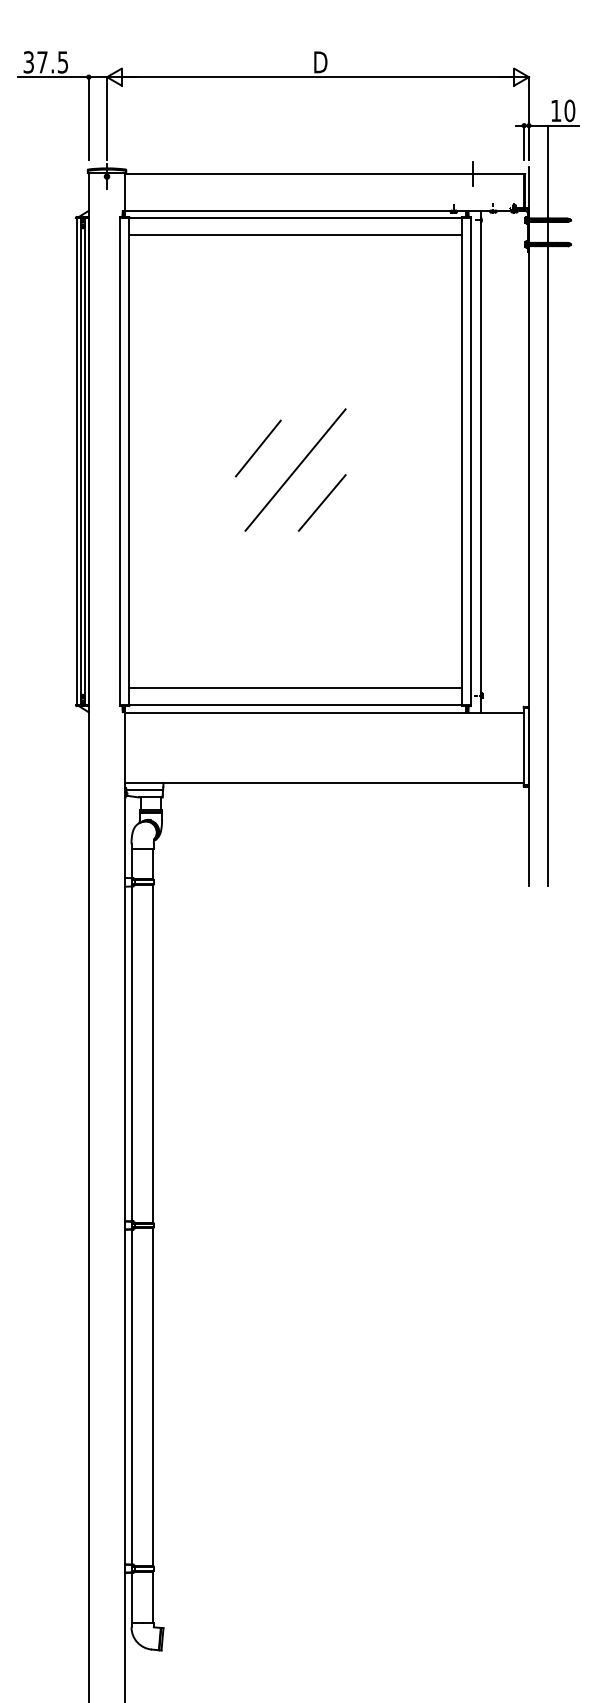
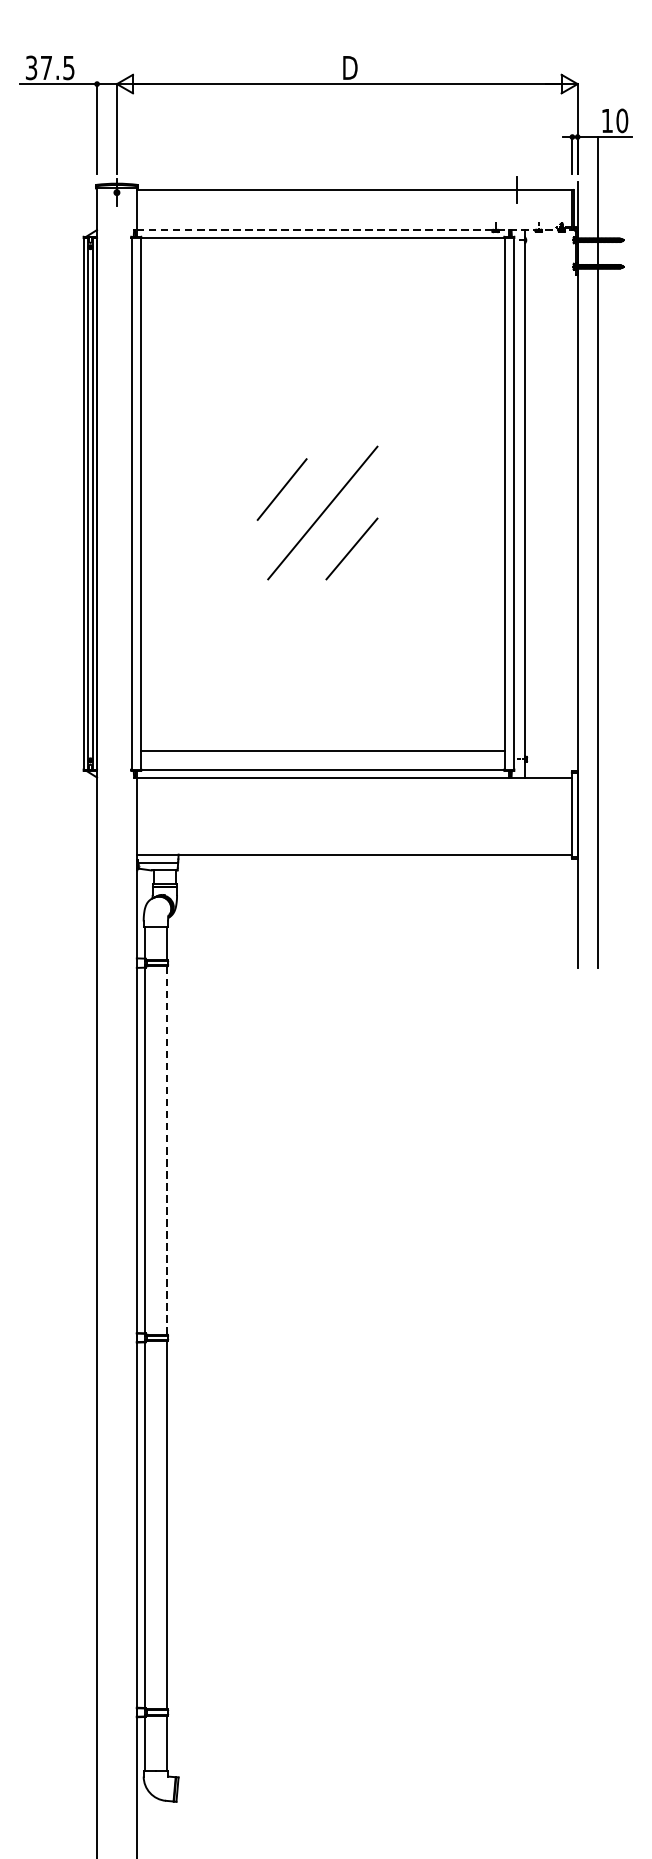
line: (325, 210) -> (355, 229), solid -> dashed
line: (295, 235) -> (322, 256), removed
line: (152, 1053) -> (166, 1150), solid -> dashed

